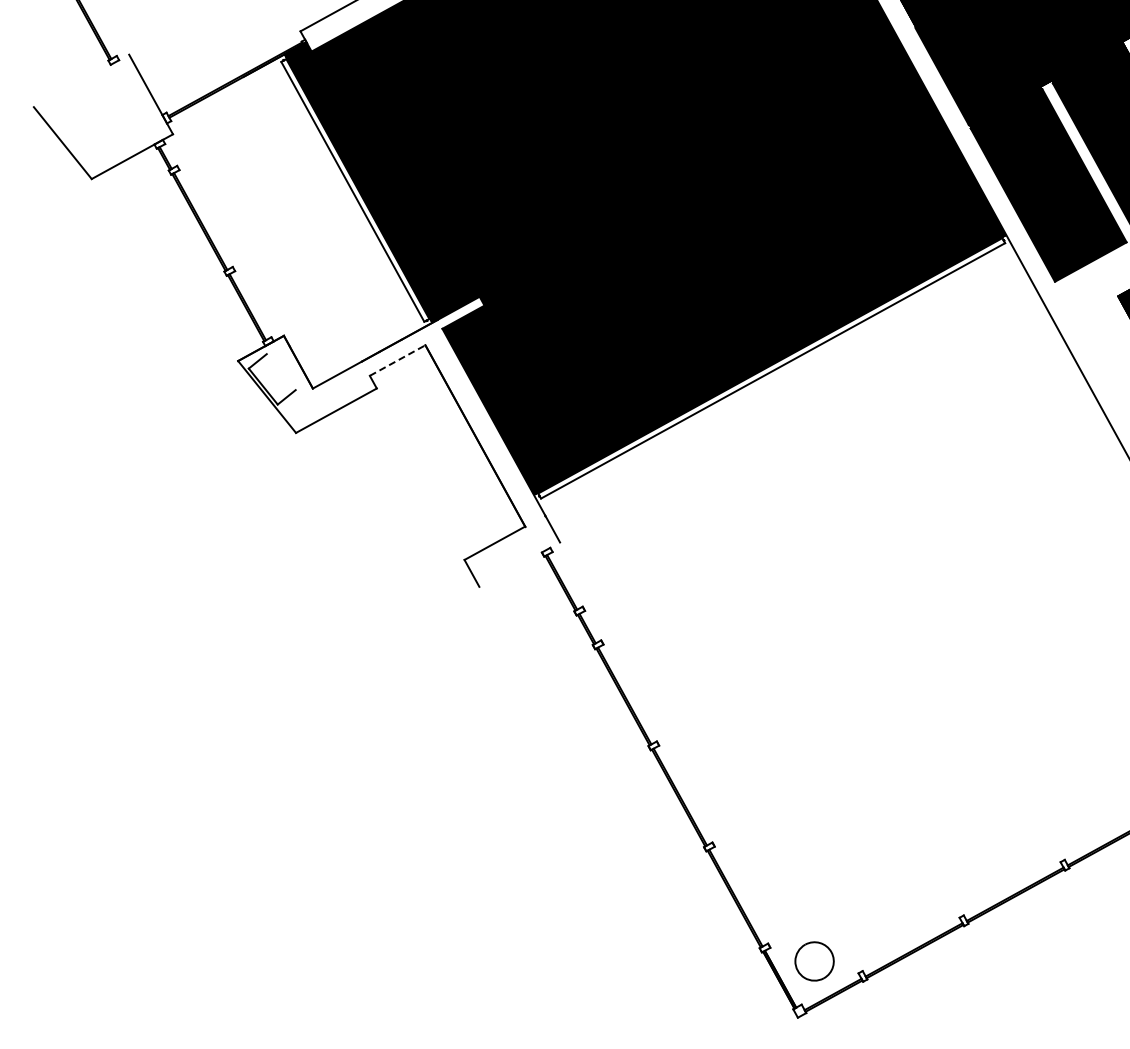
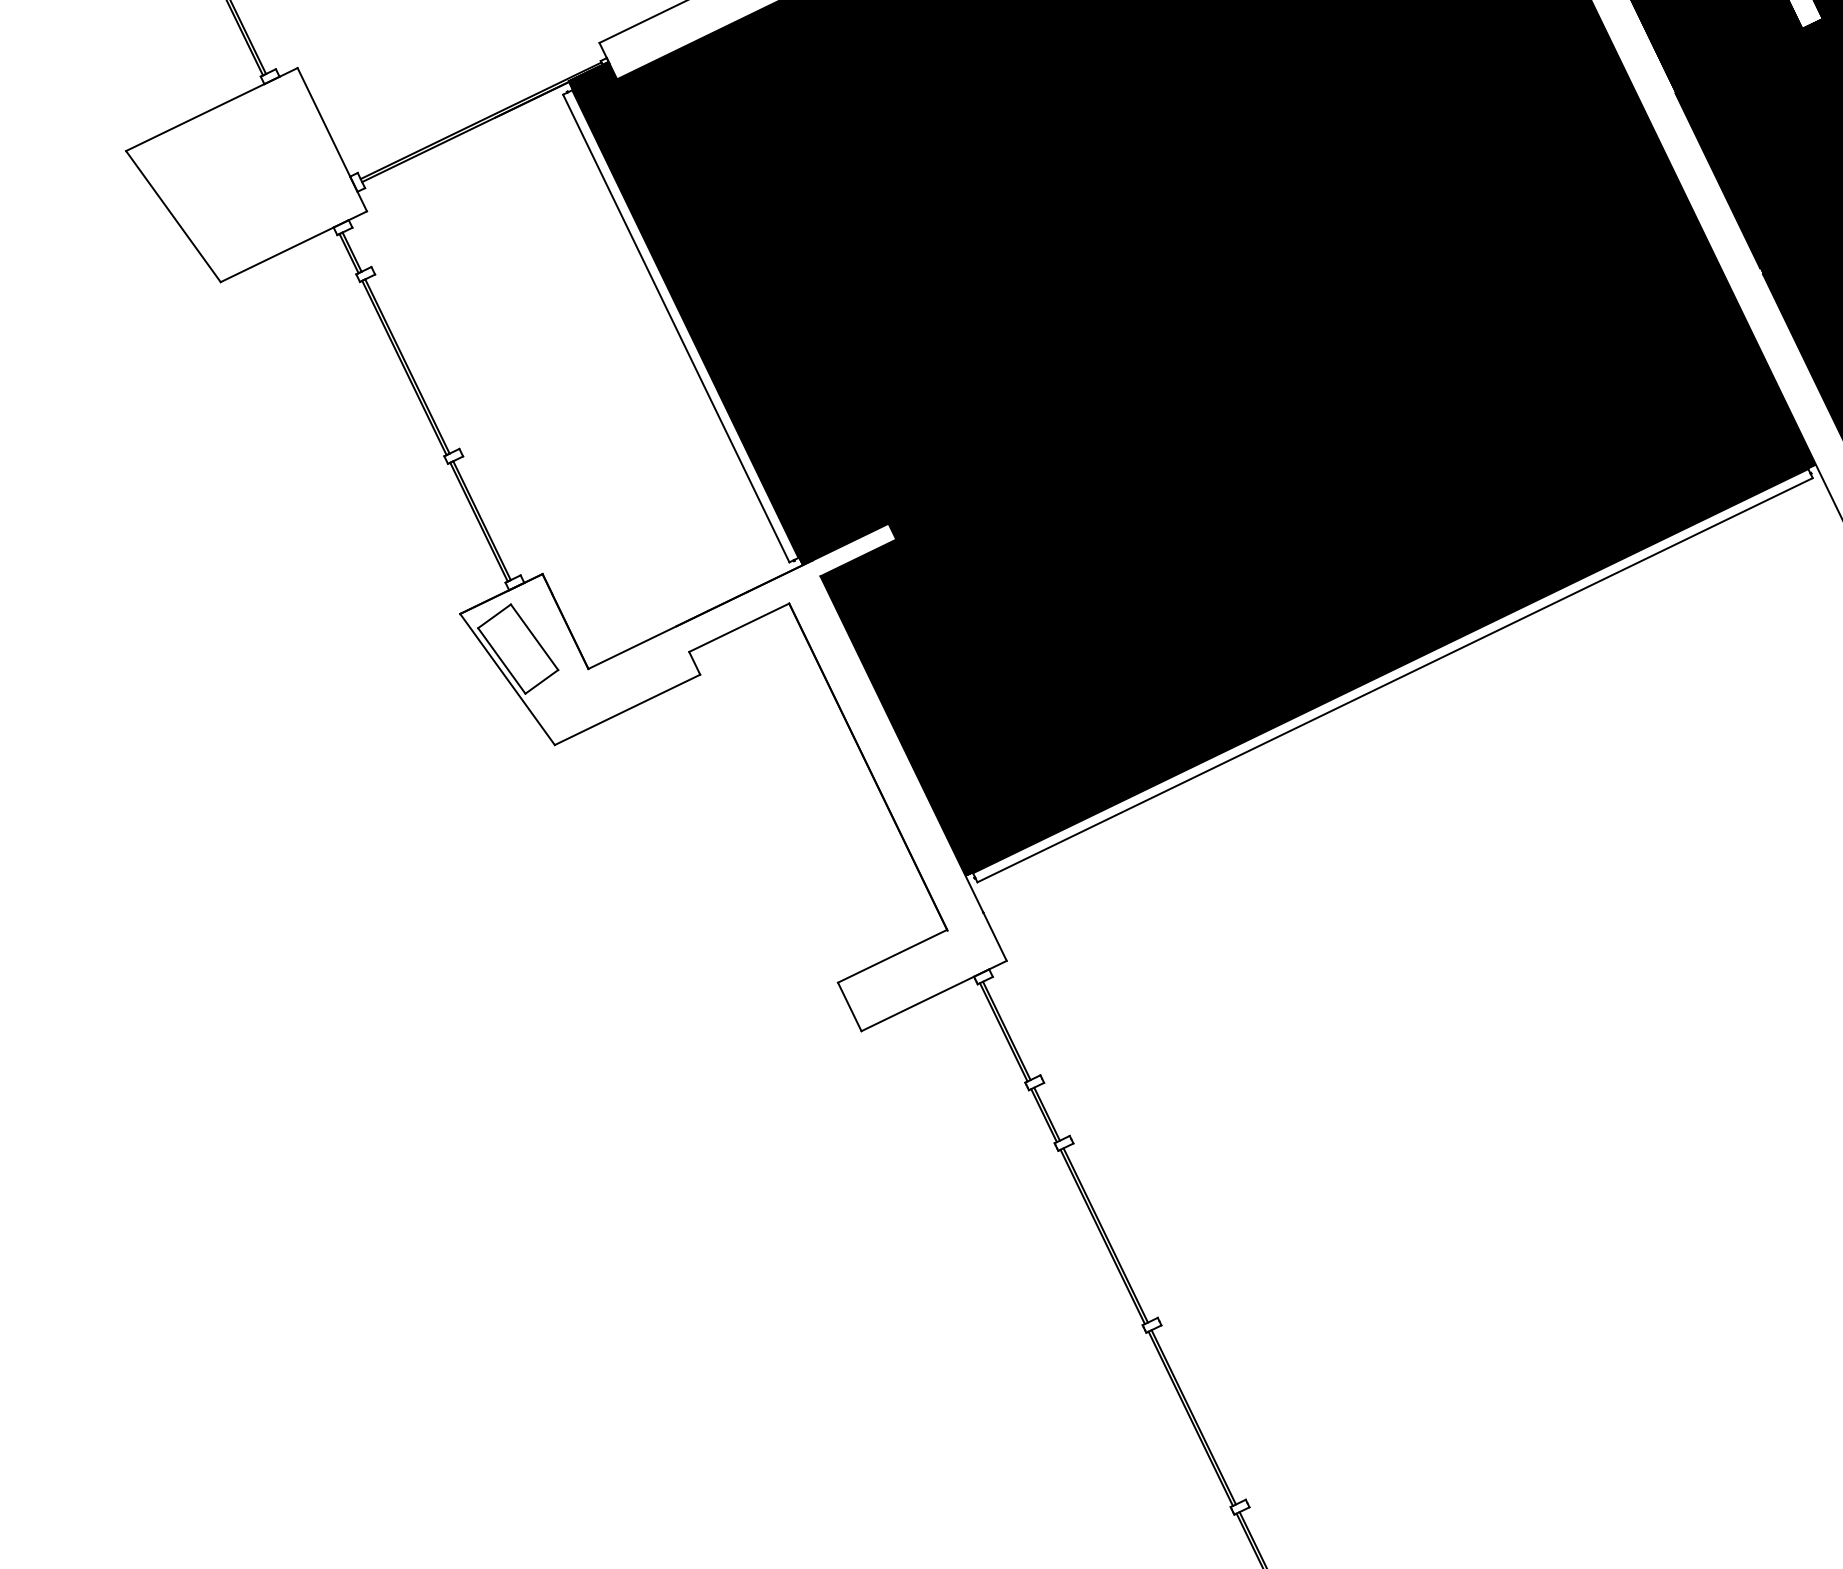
line: (81, 80) -> (211, 108), added
line: (397, 360) -> (738, 627), dashed -> solid
line: (280, 372) -> (533, 637), added
line: (519, 564) -> (933, 995), added

